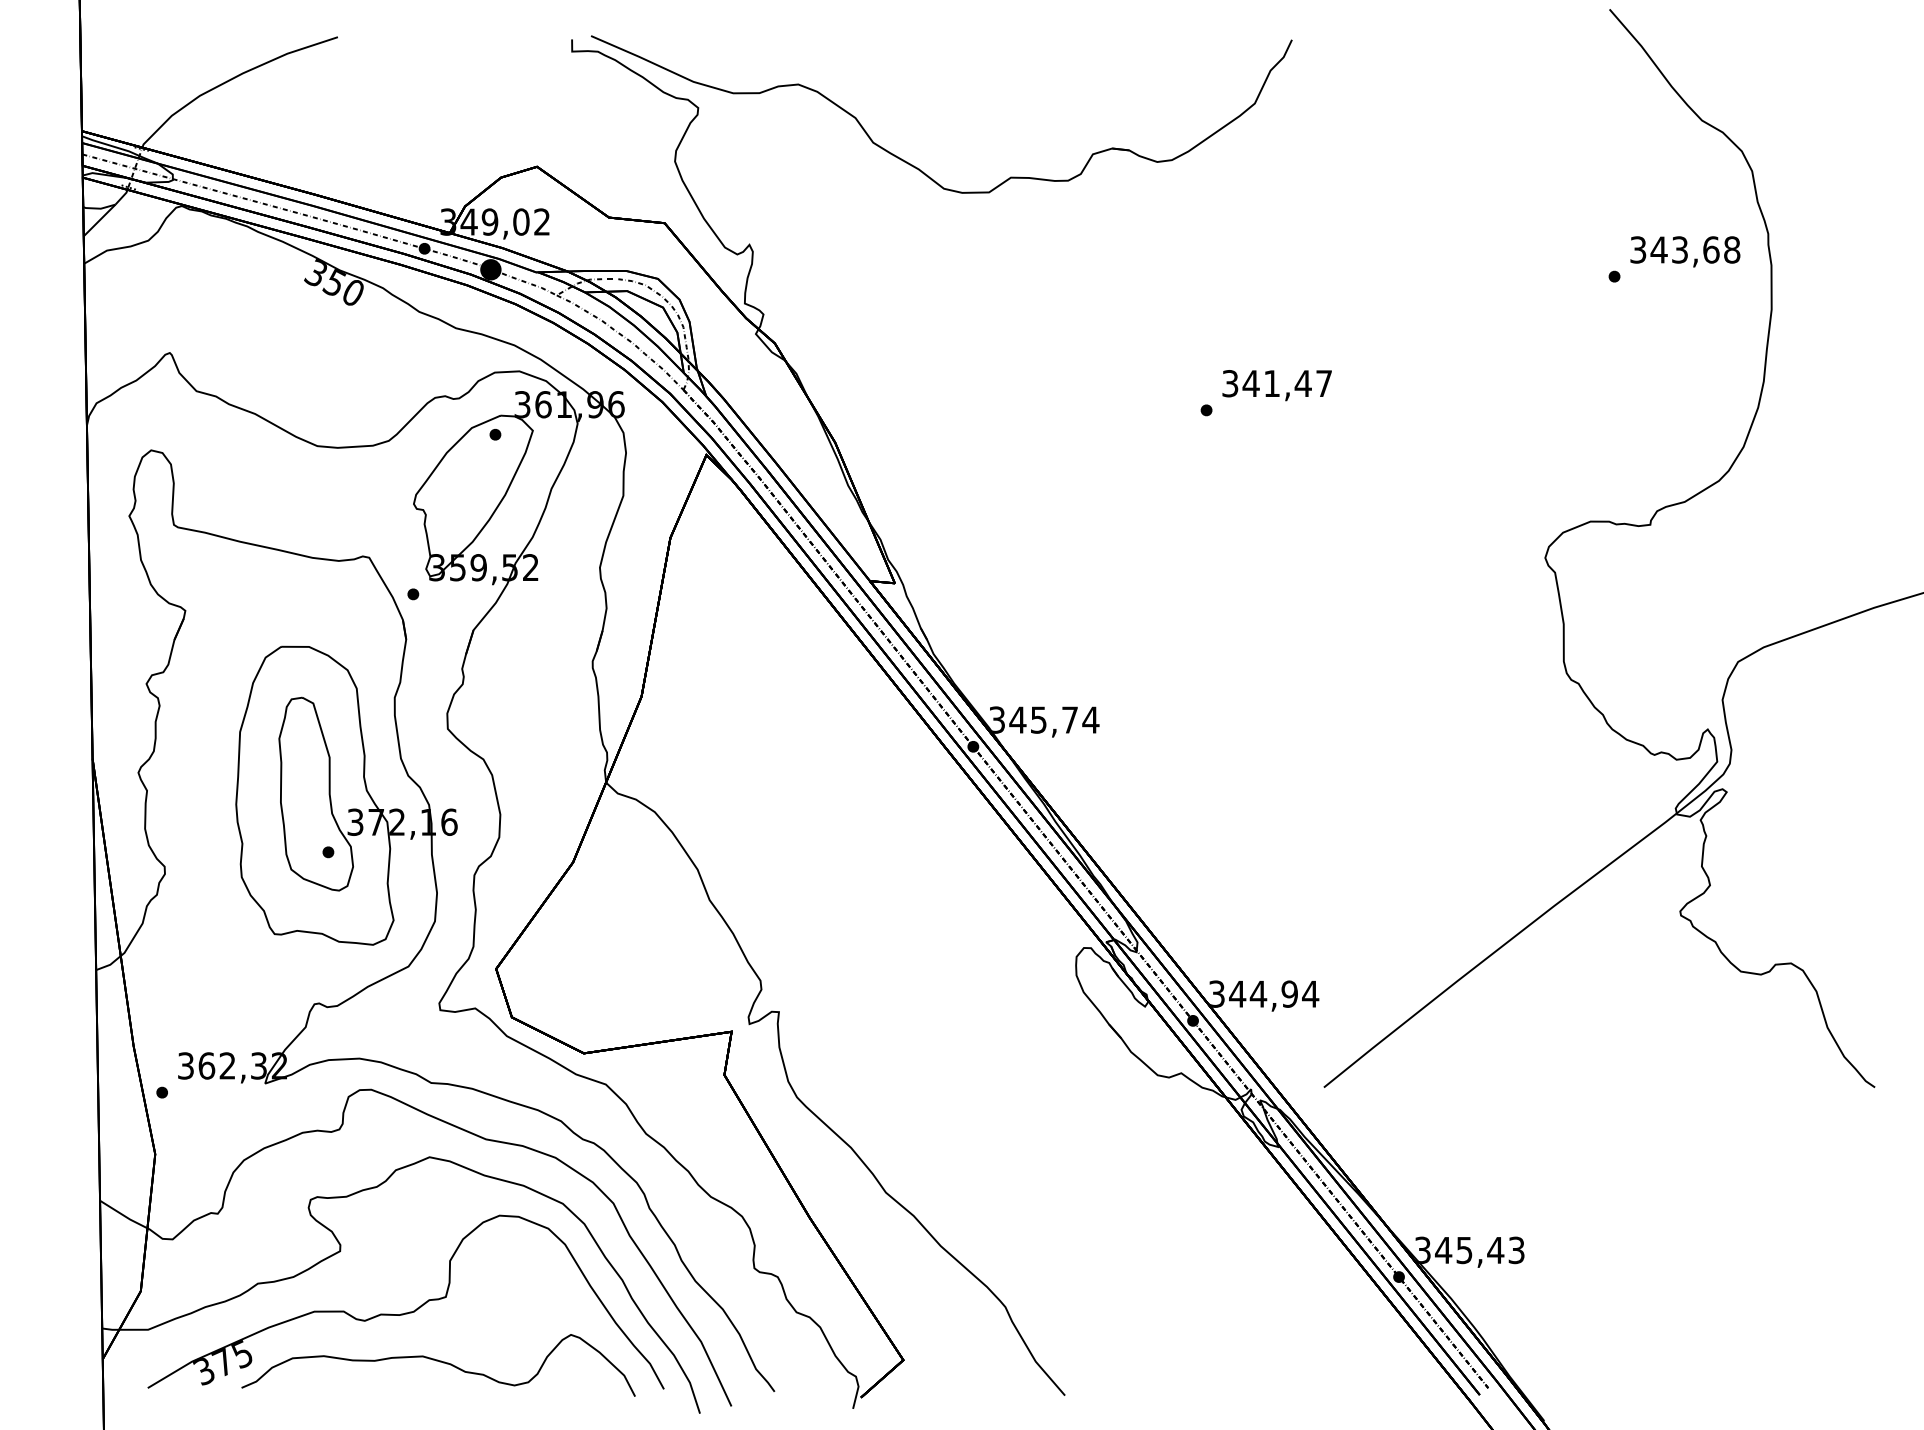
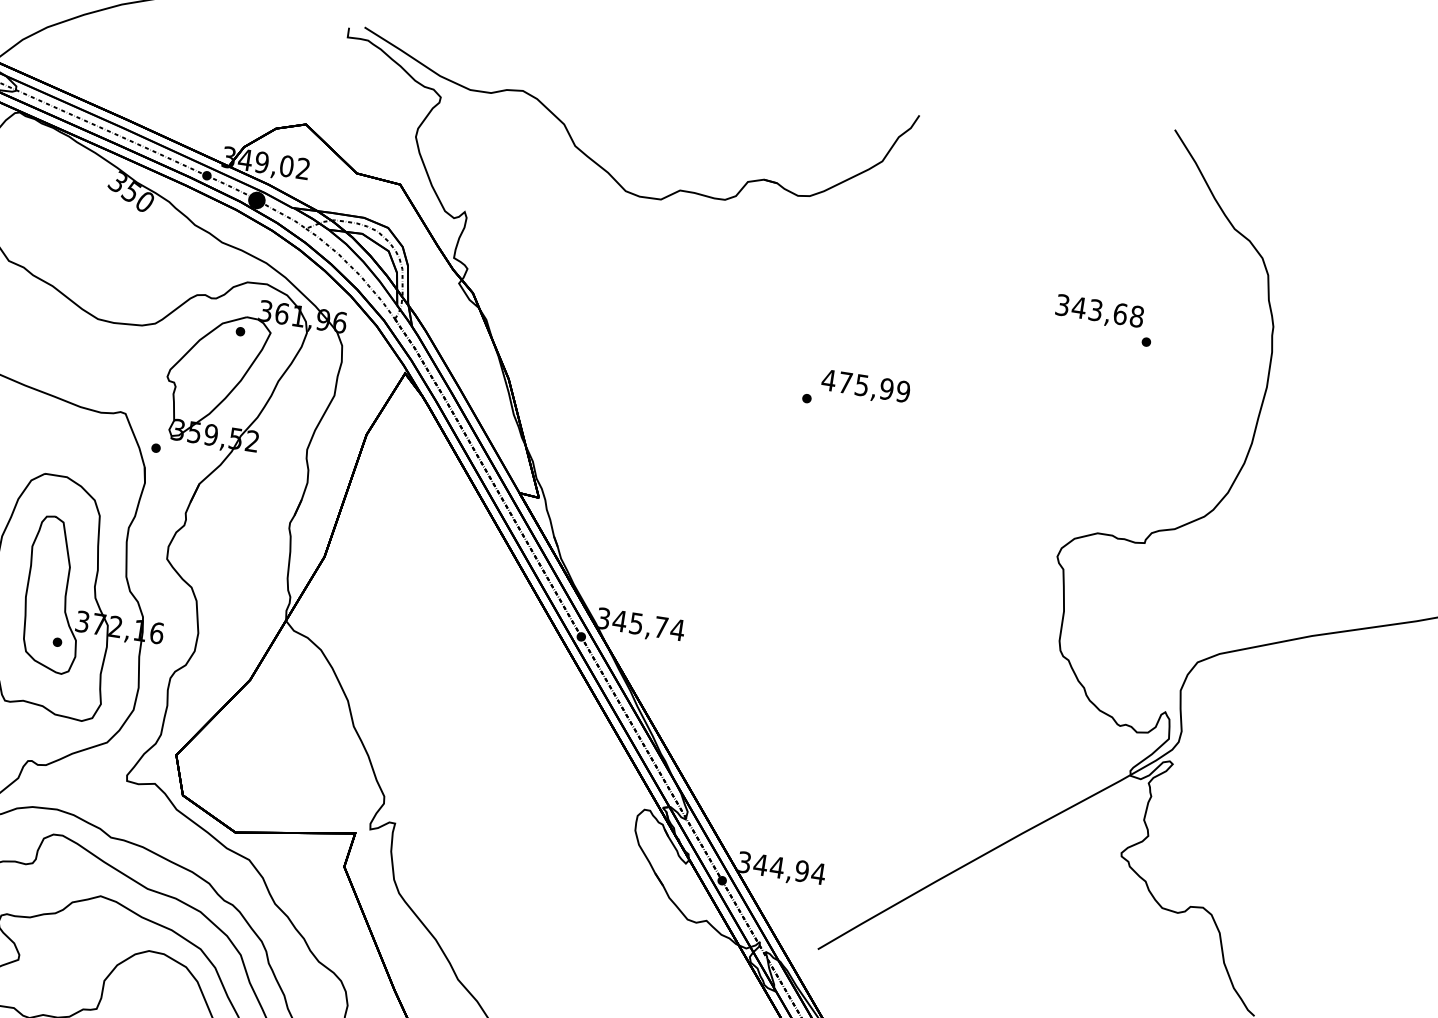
text: (1685, 251) -> (1099, 312), moved
text: (1276, 383) -> (865, 385), 341,47 -> 475,99

